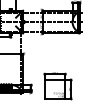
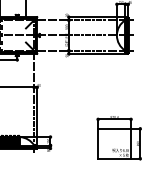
part: (57, 86) -> (118, 139), moved

